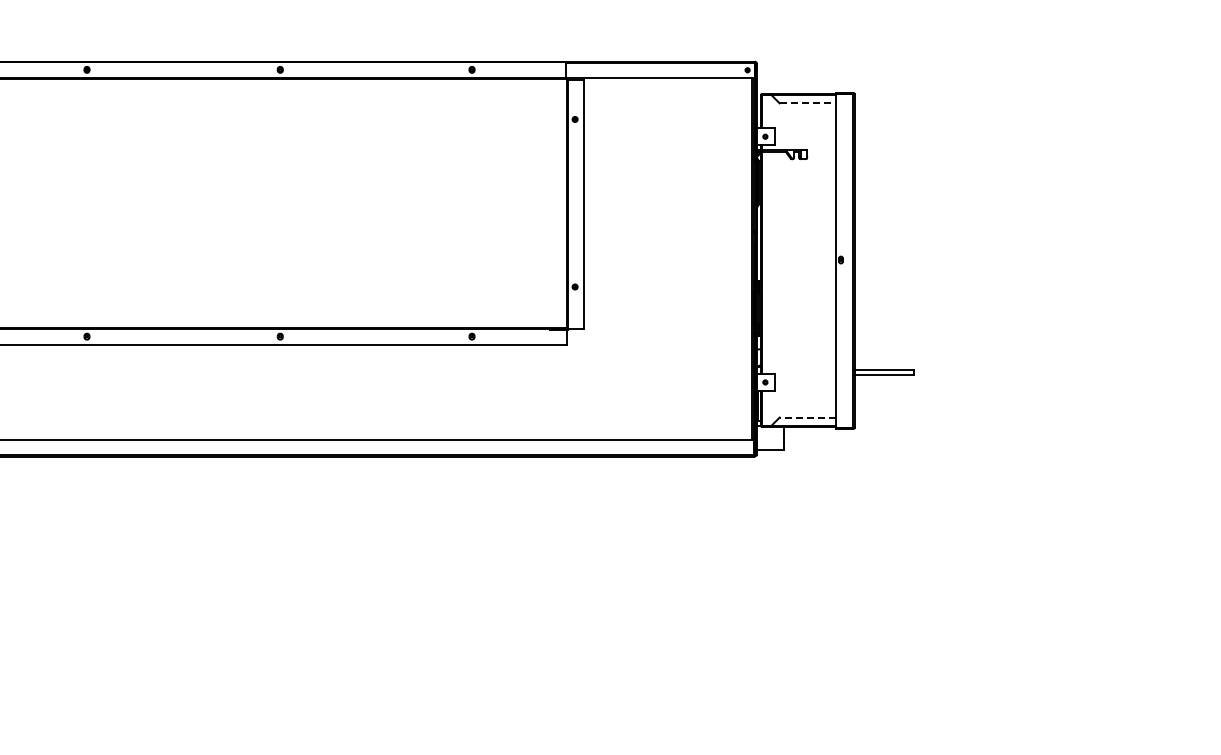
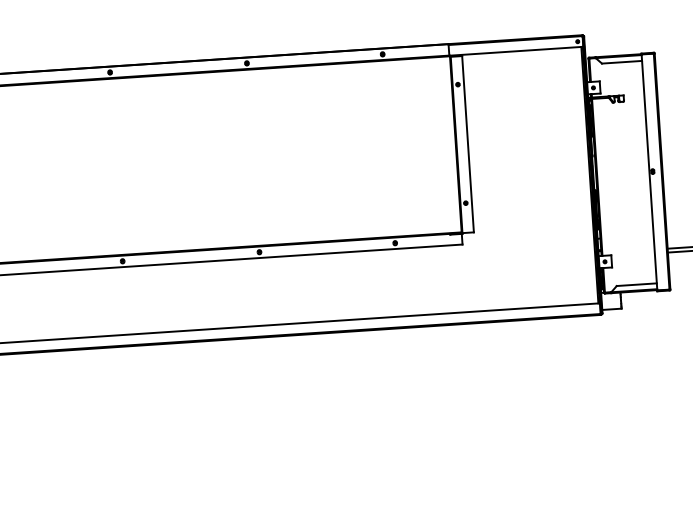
line: (808, 103) -> (622, 62), dashed -> solid
line: (807, 417) -> (636, 284), dashed -> solid

